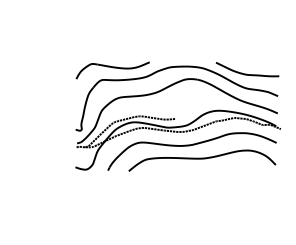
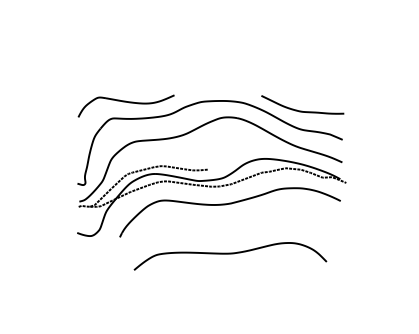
curve: (202, 159) -> (230, 254), moved

